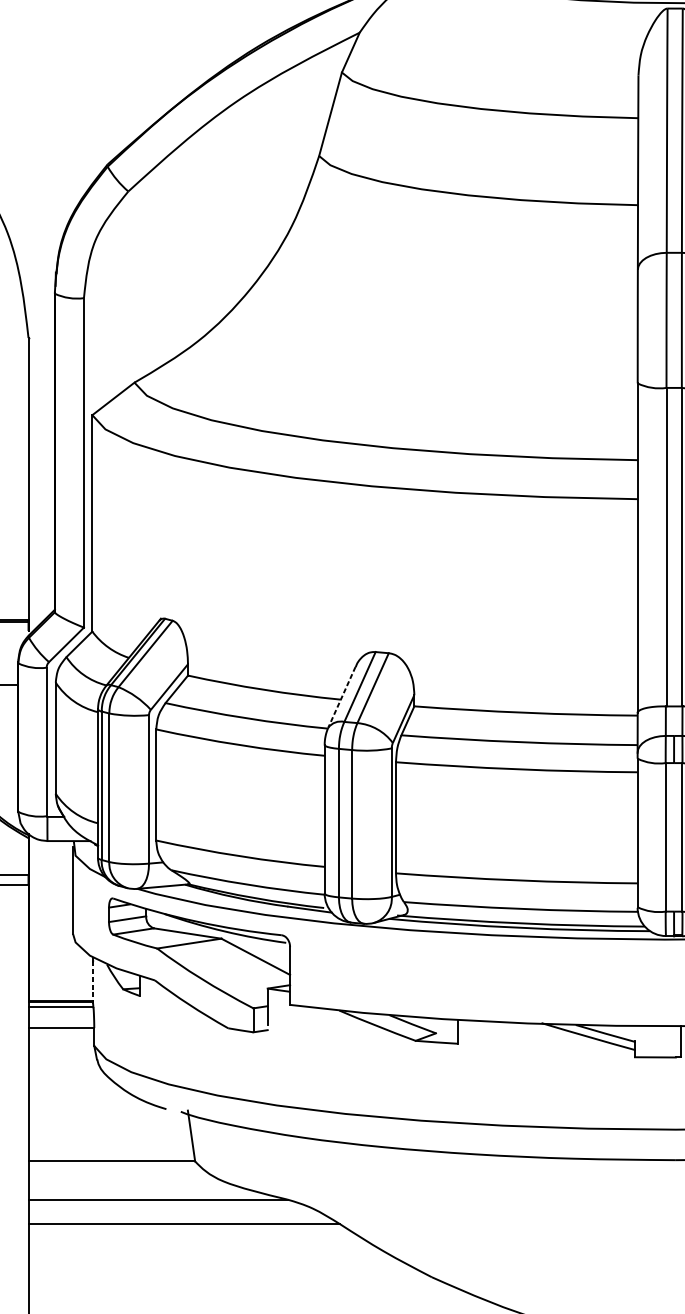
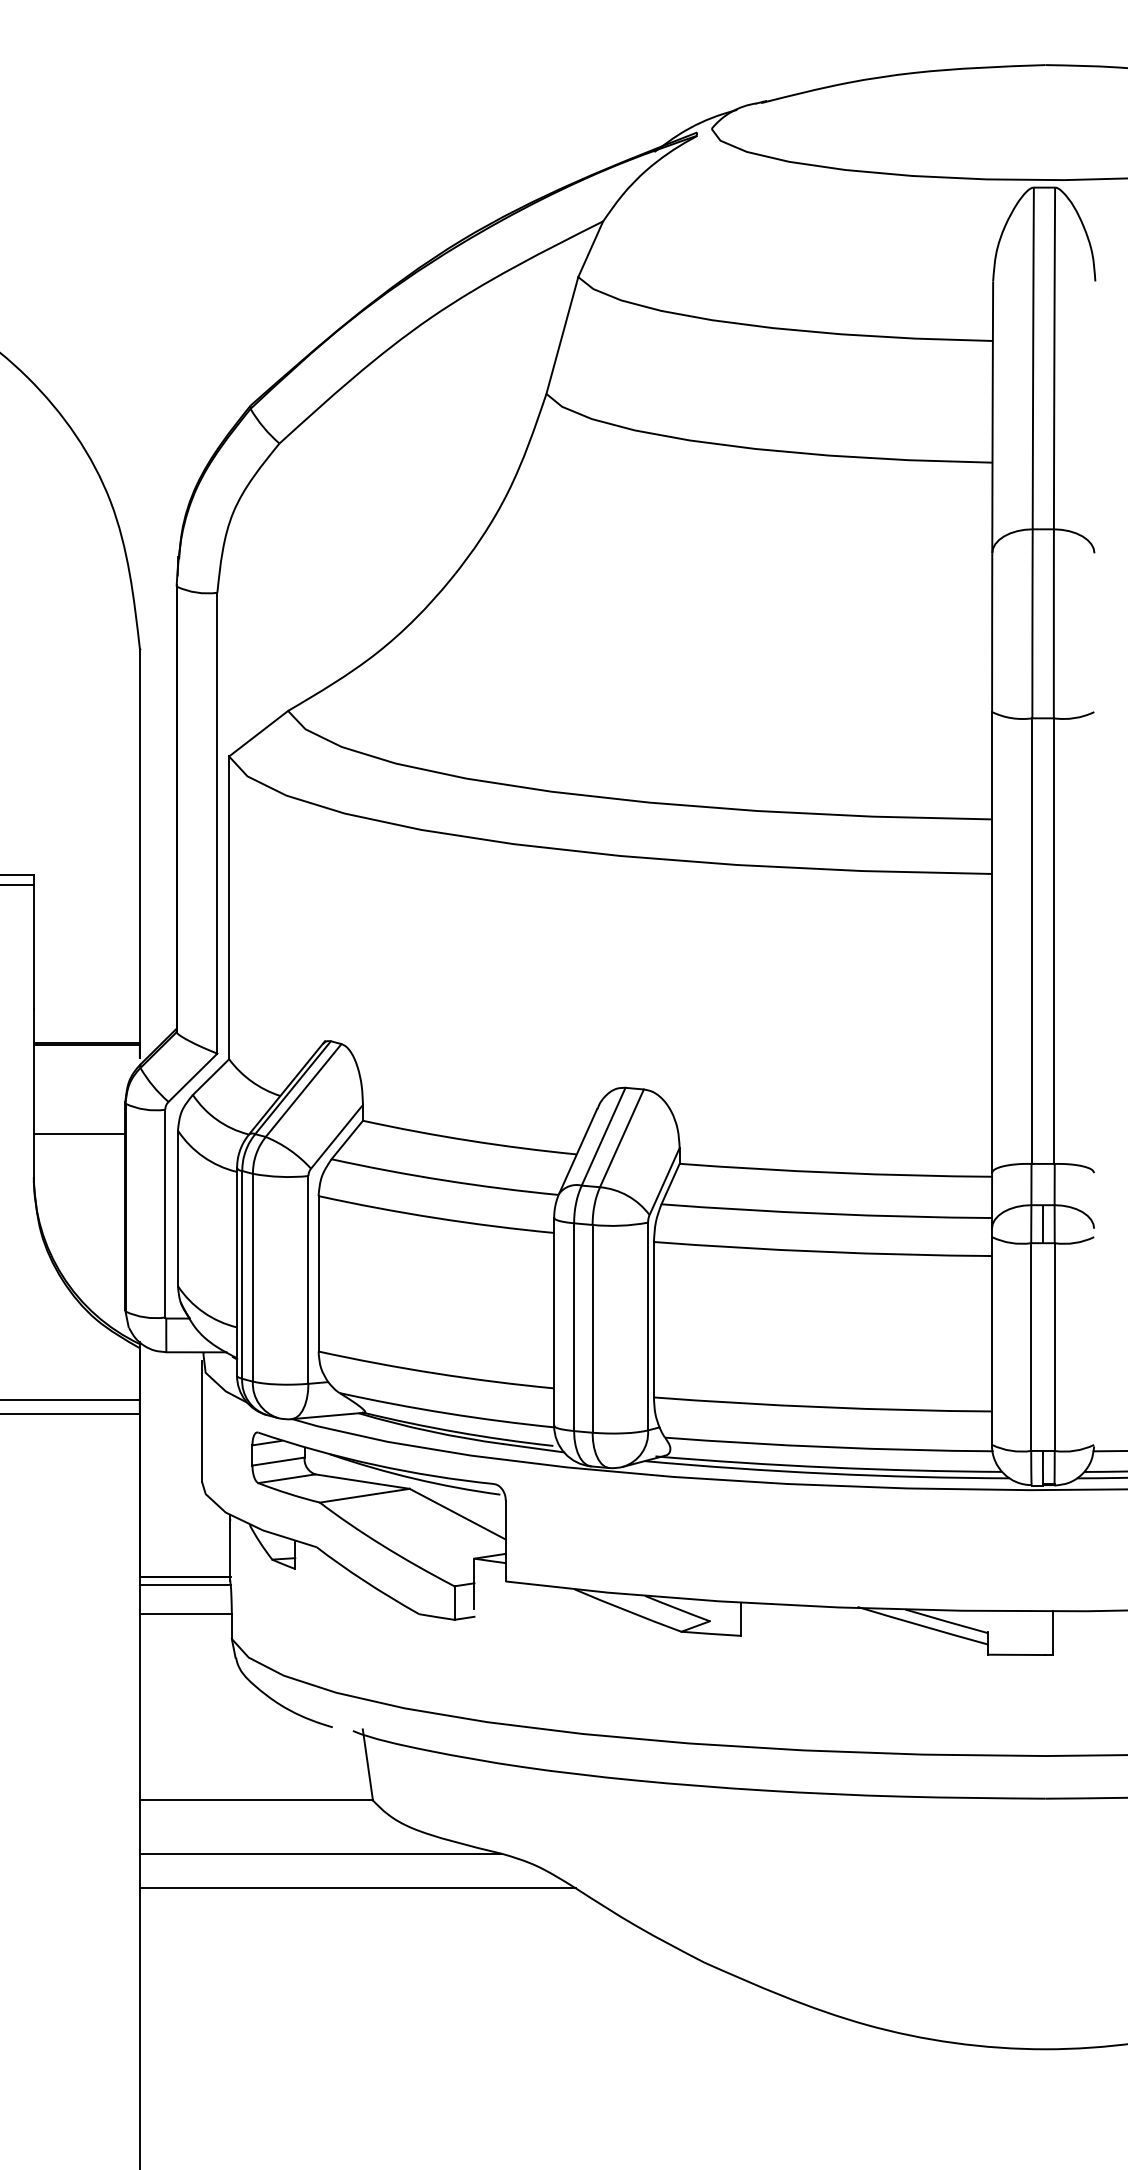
line: (342, 697) -> (578, 1151), dashed -> solid
line: (93, 982) -> (230, 1550), dashed -> solid

